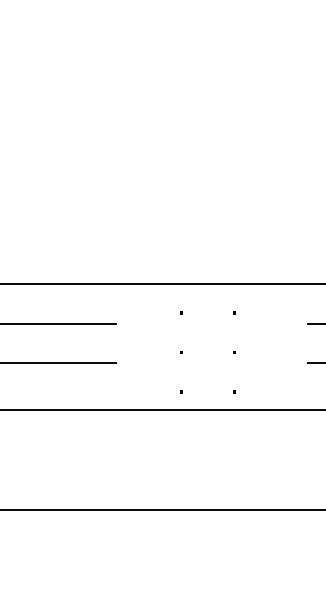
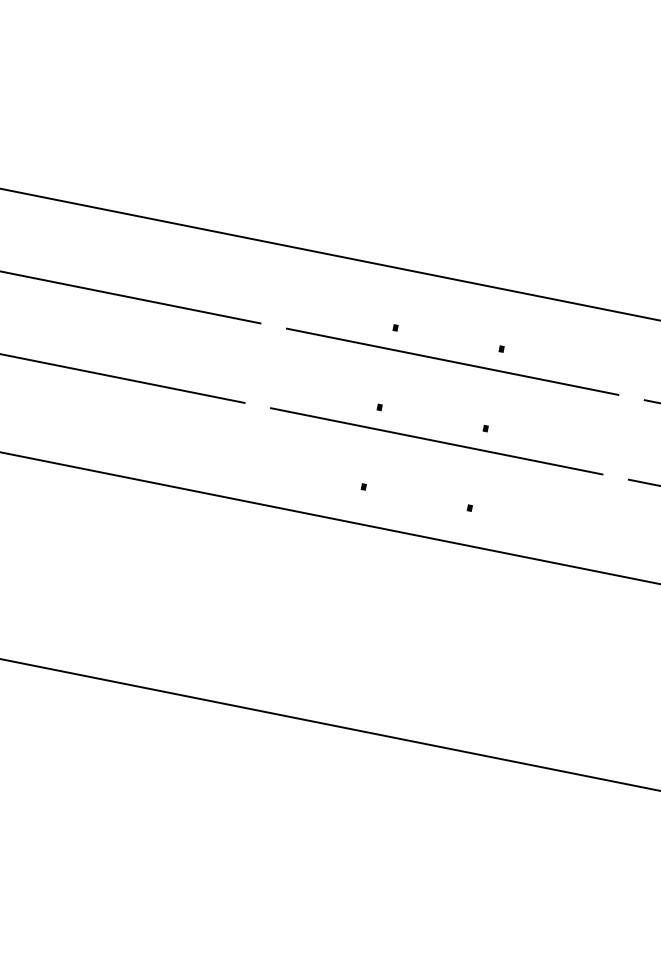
line: (211, 323) -> (451, 361), added
line: (211, 363) -> (435, 441), added

